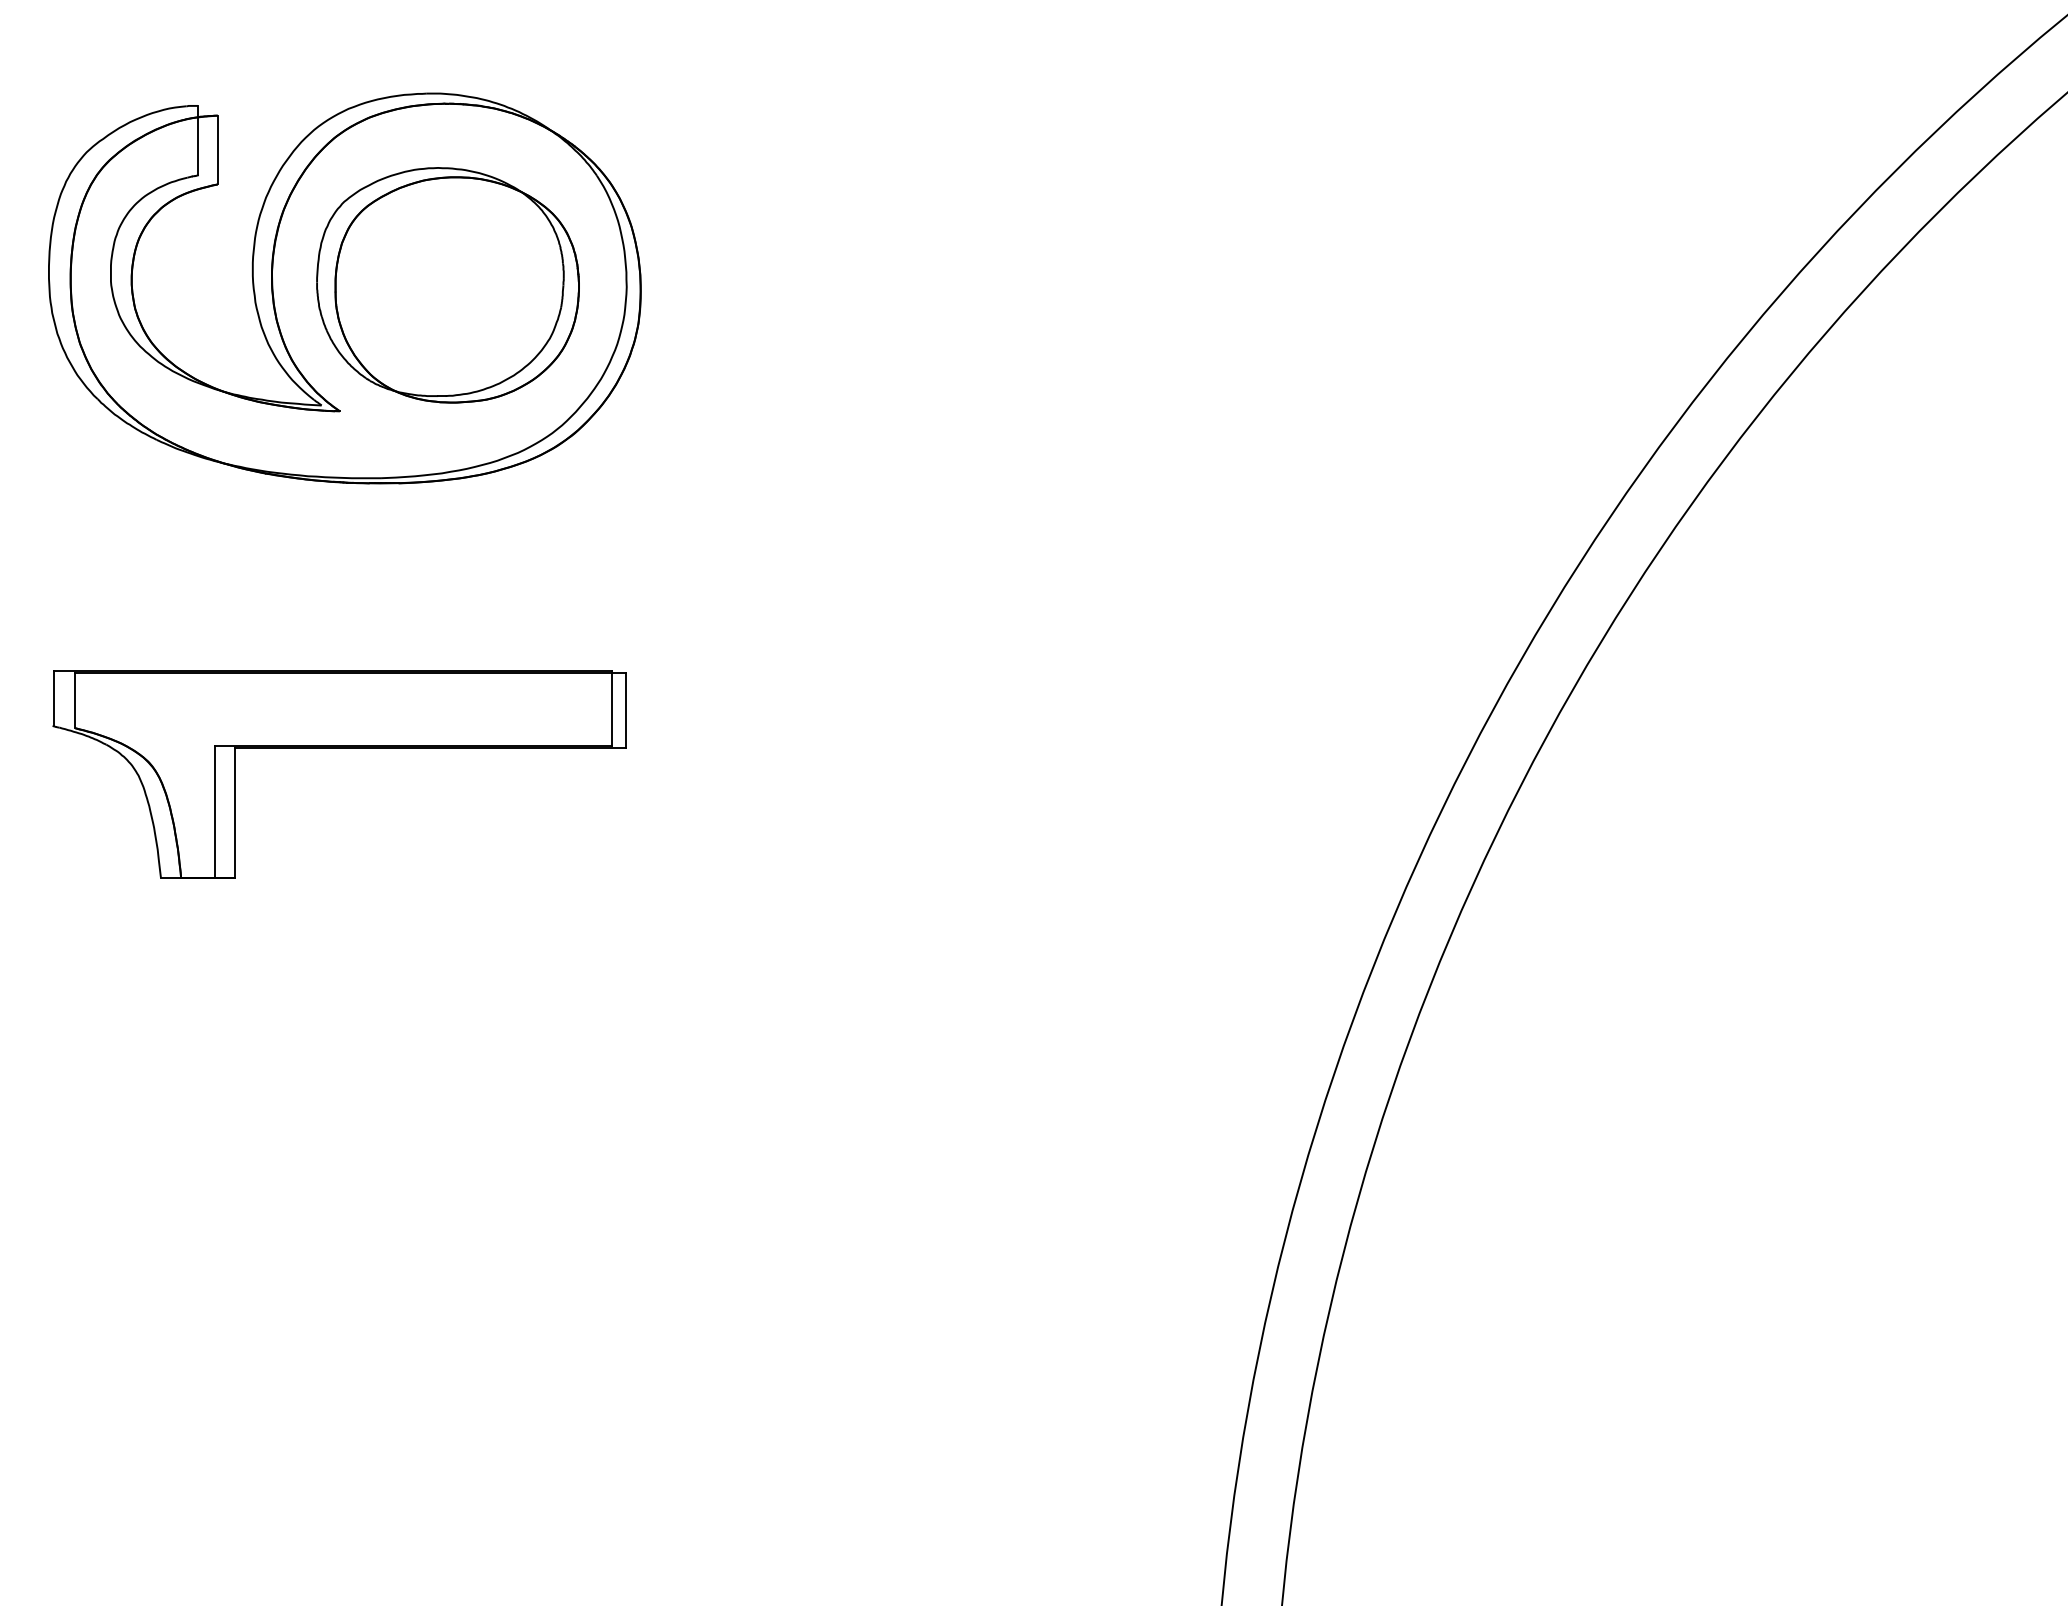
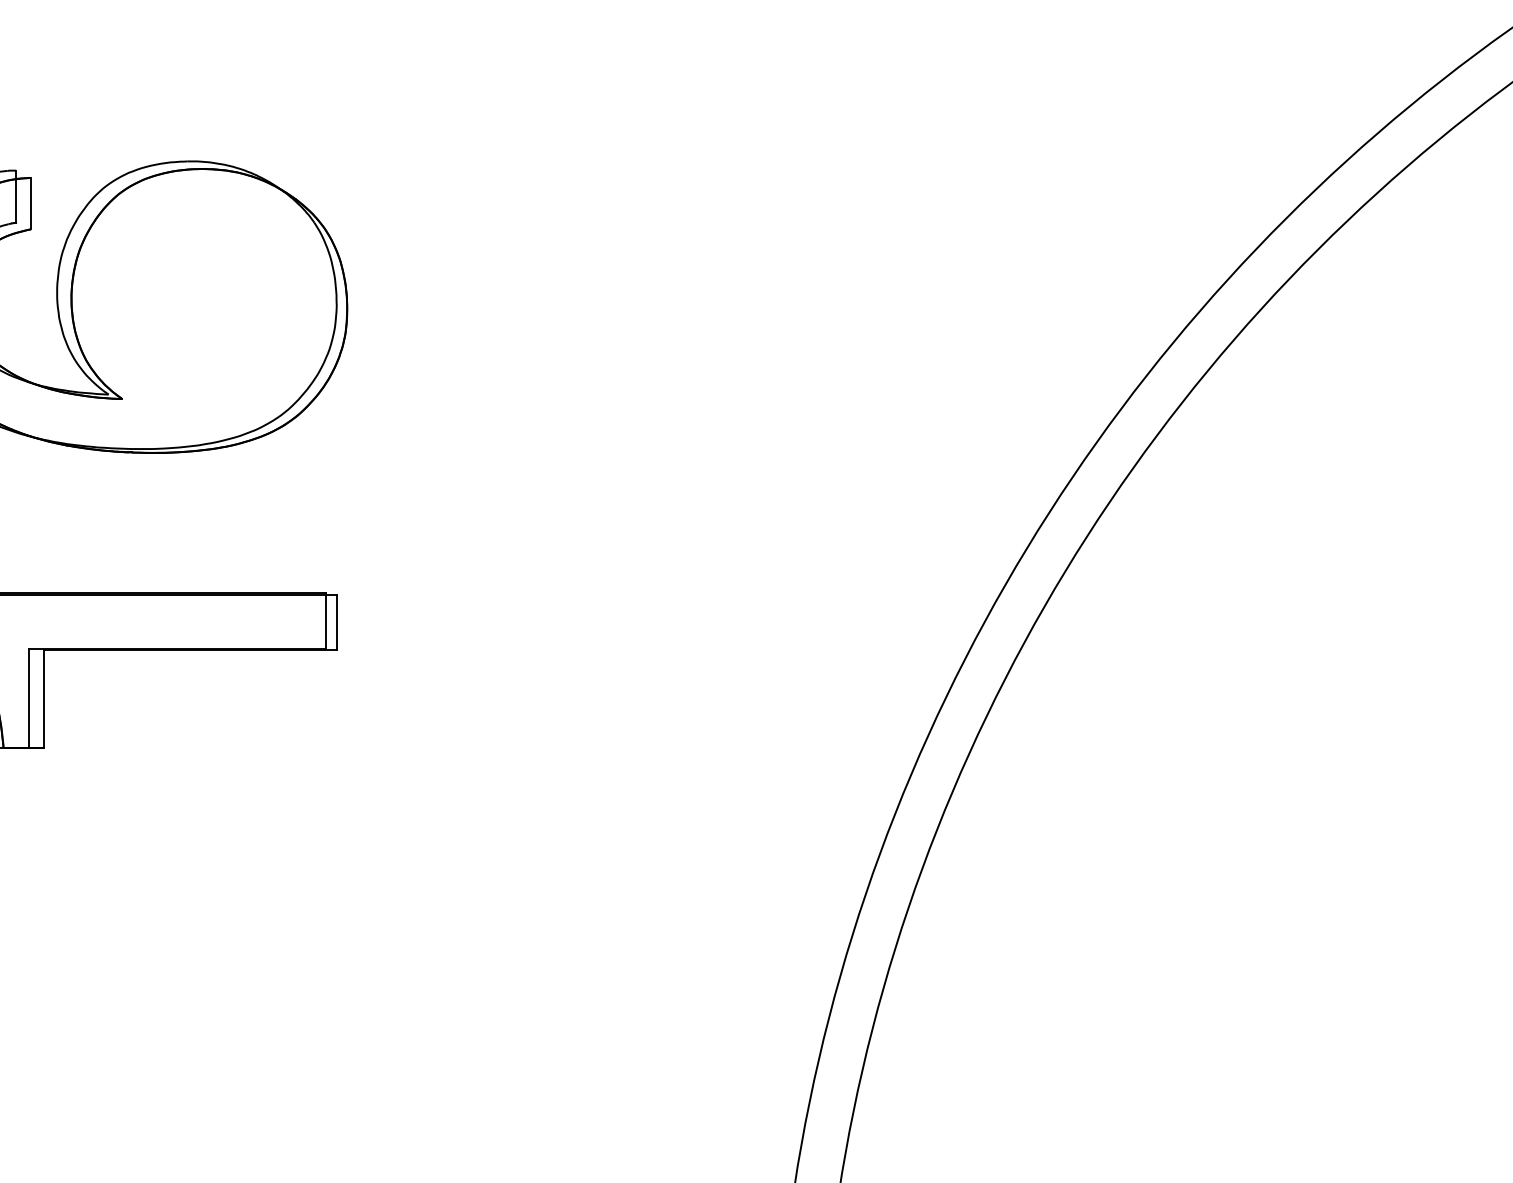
part: (447, 285) -> (202, 304), removed

